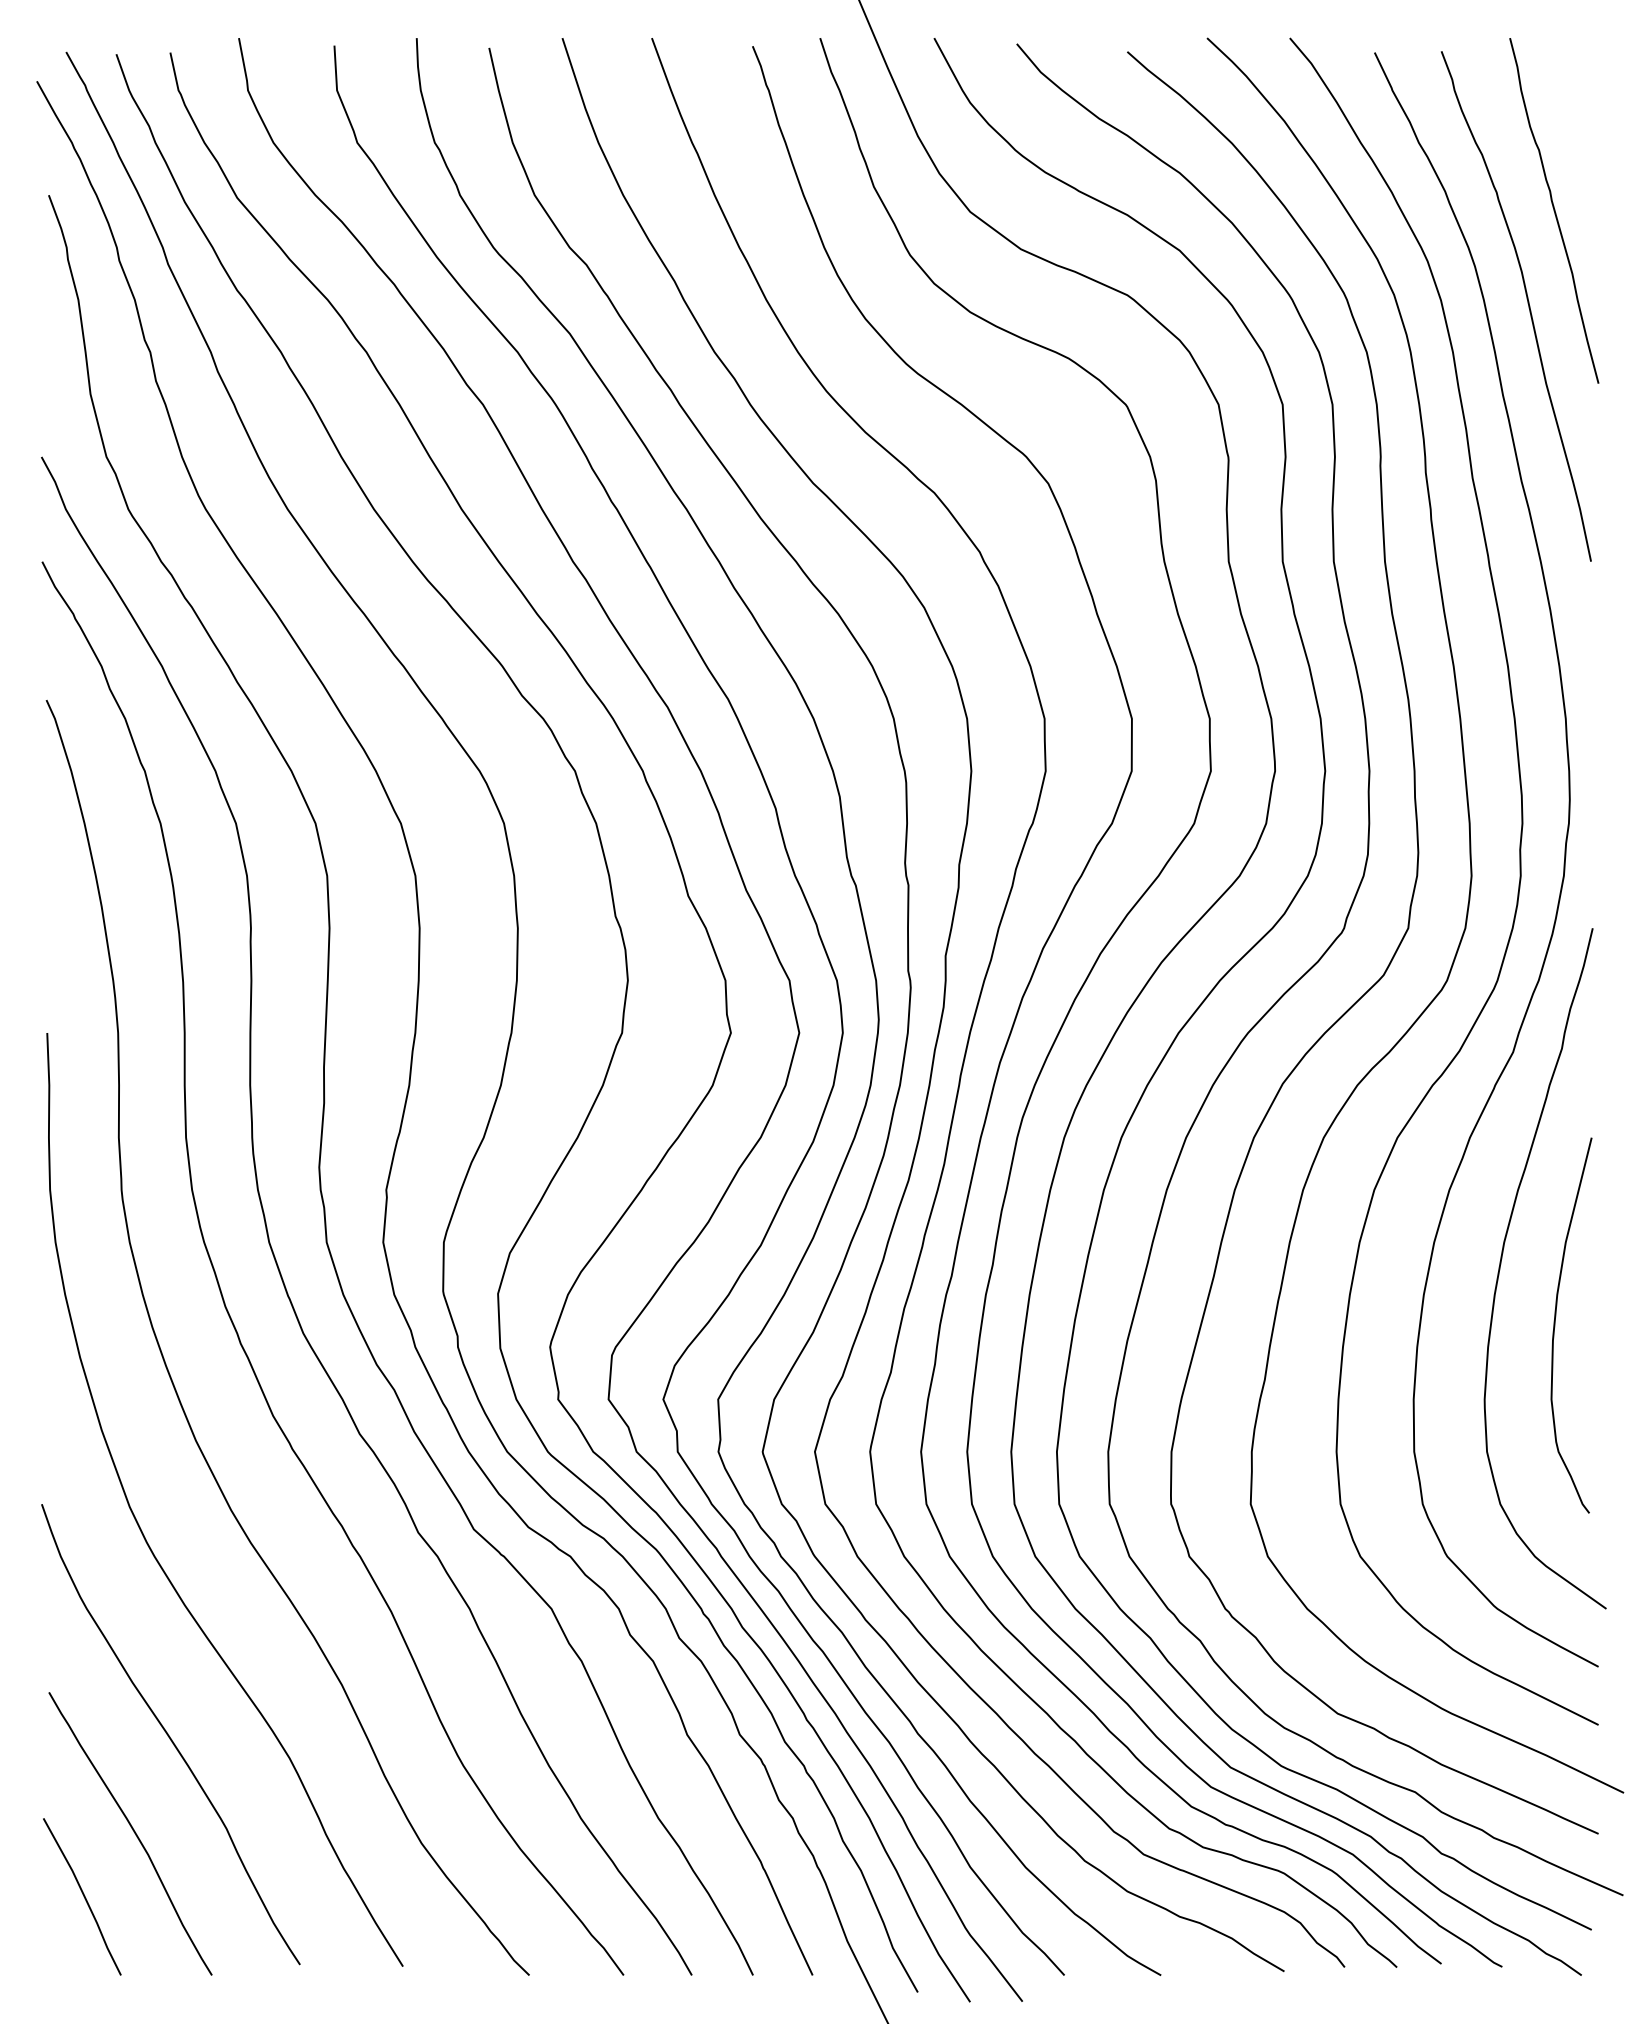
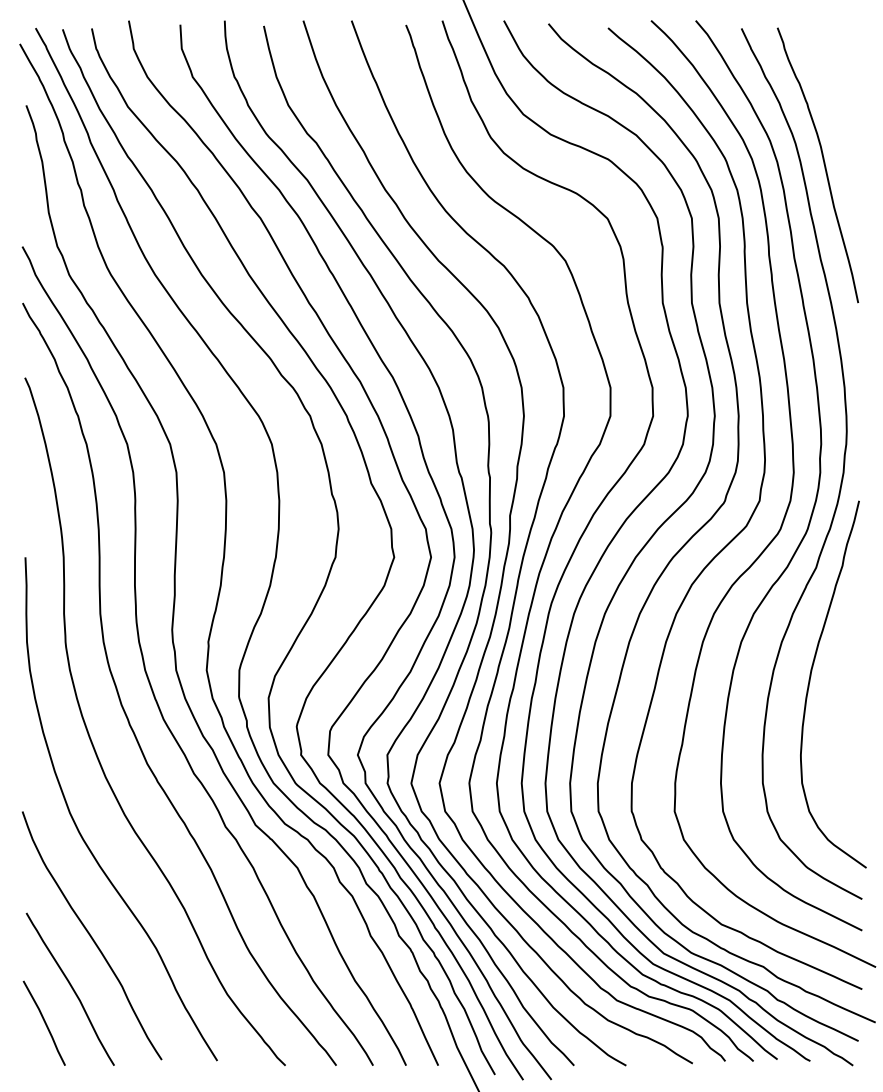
curve: (1554, 210) -> (838, 113), removed
curve: (1556, 1324) -> (839, 714), removed

